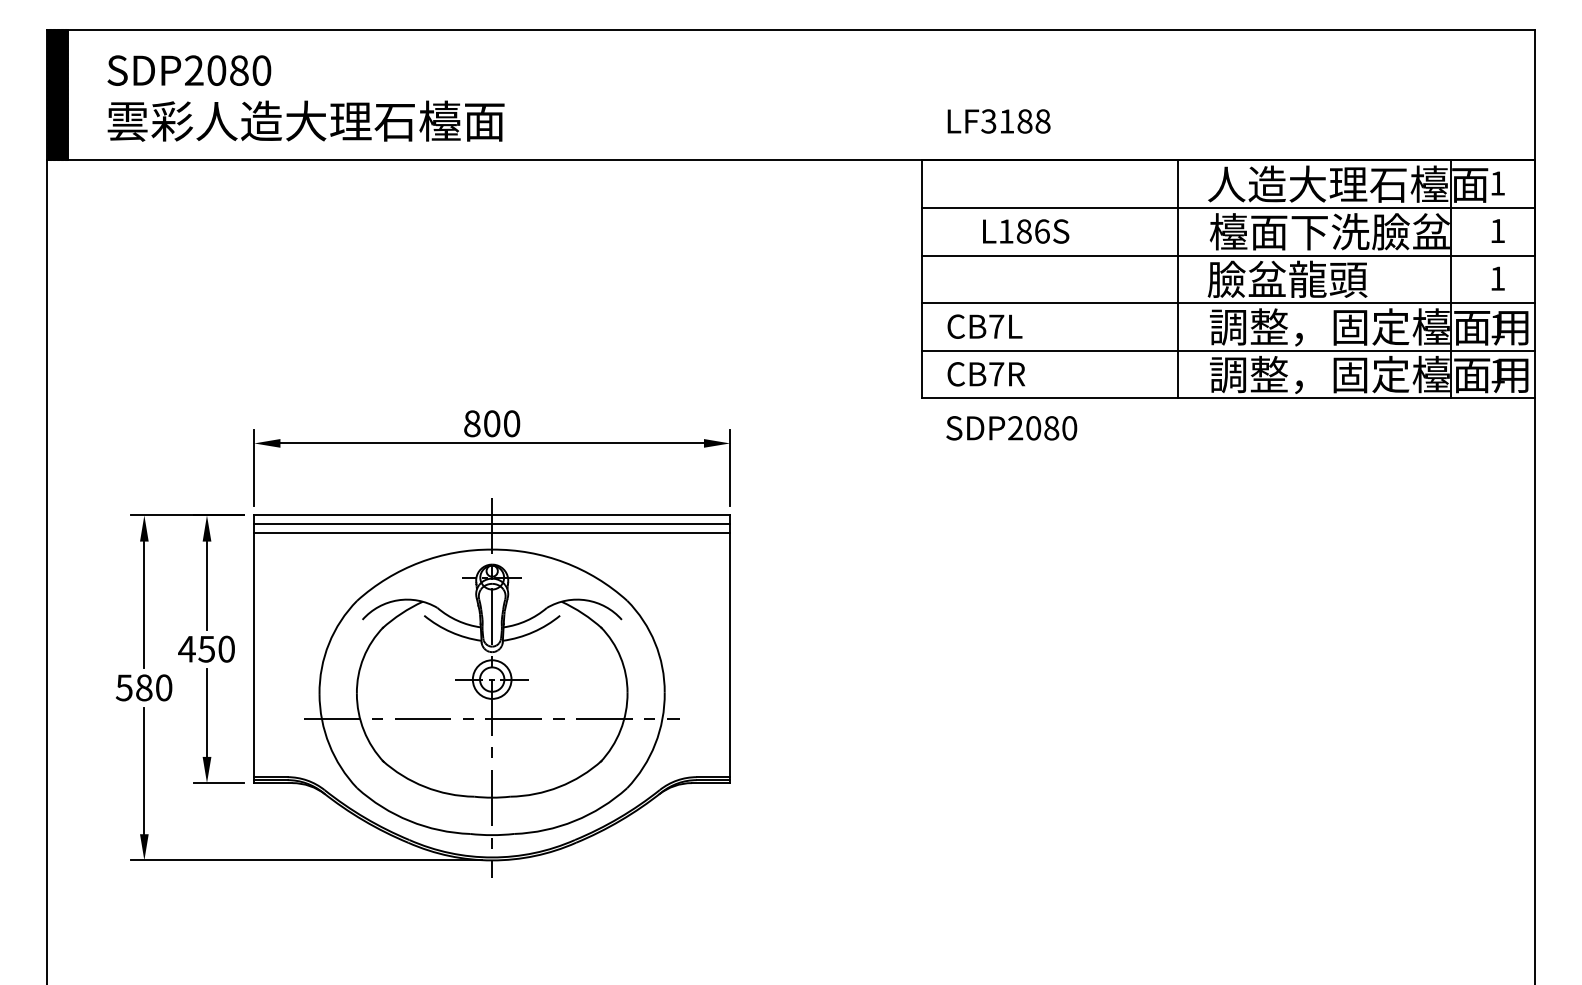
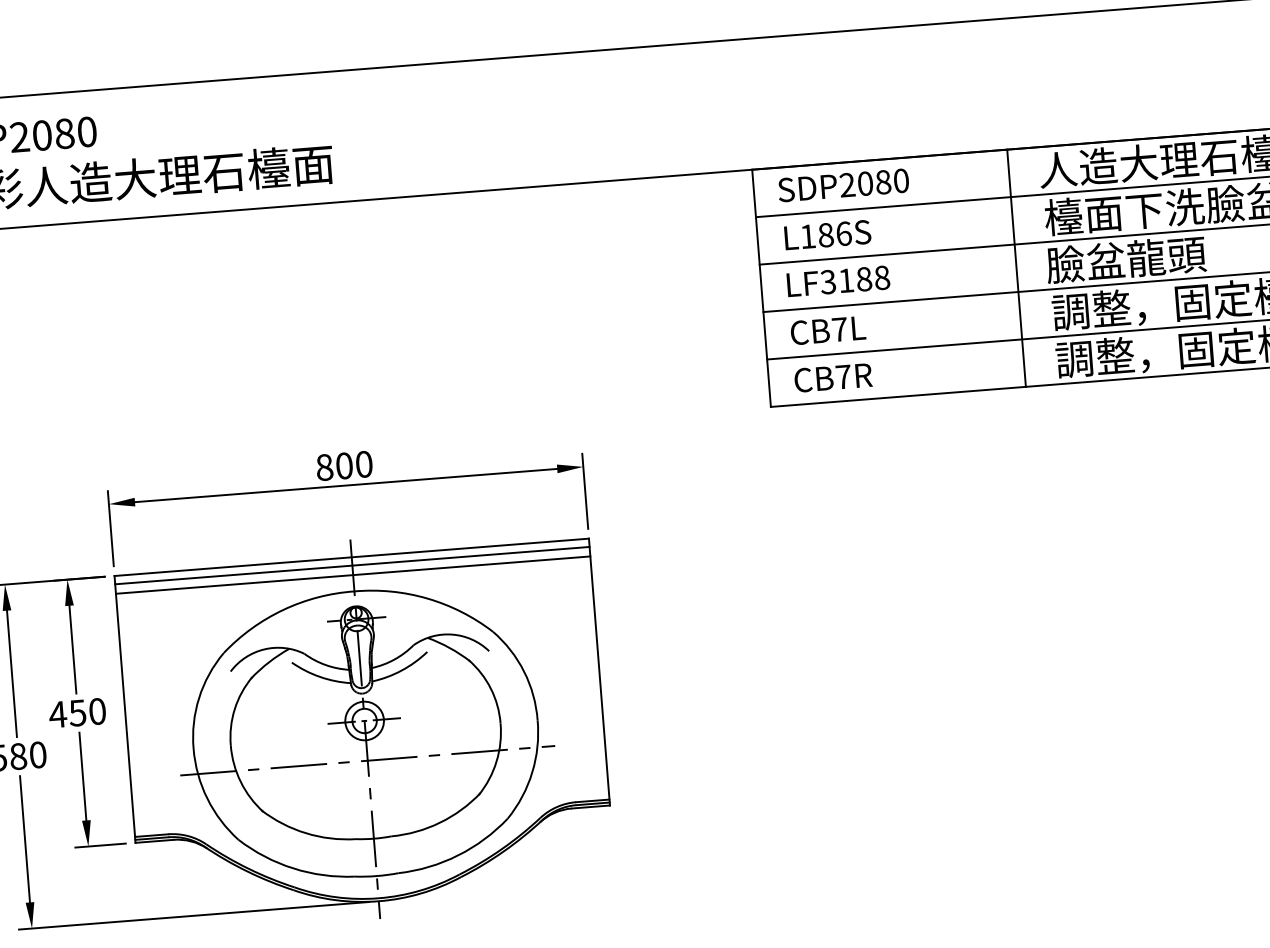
text: (998, 121) -> (837, 281), moved
text: (1026, 231) -> (828, 235), moved
text: (1011, 428) -> (843, 185), moved

